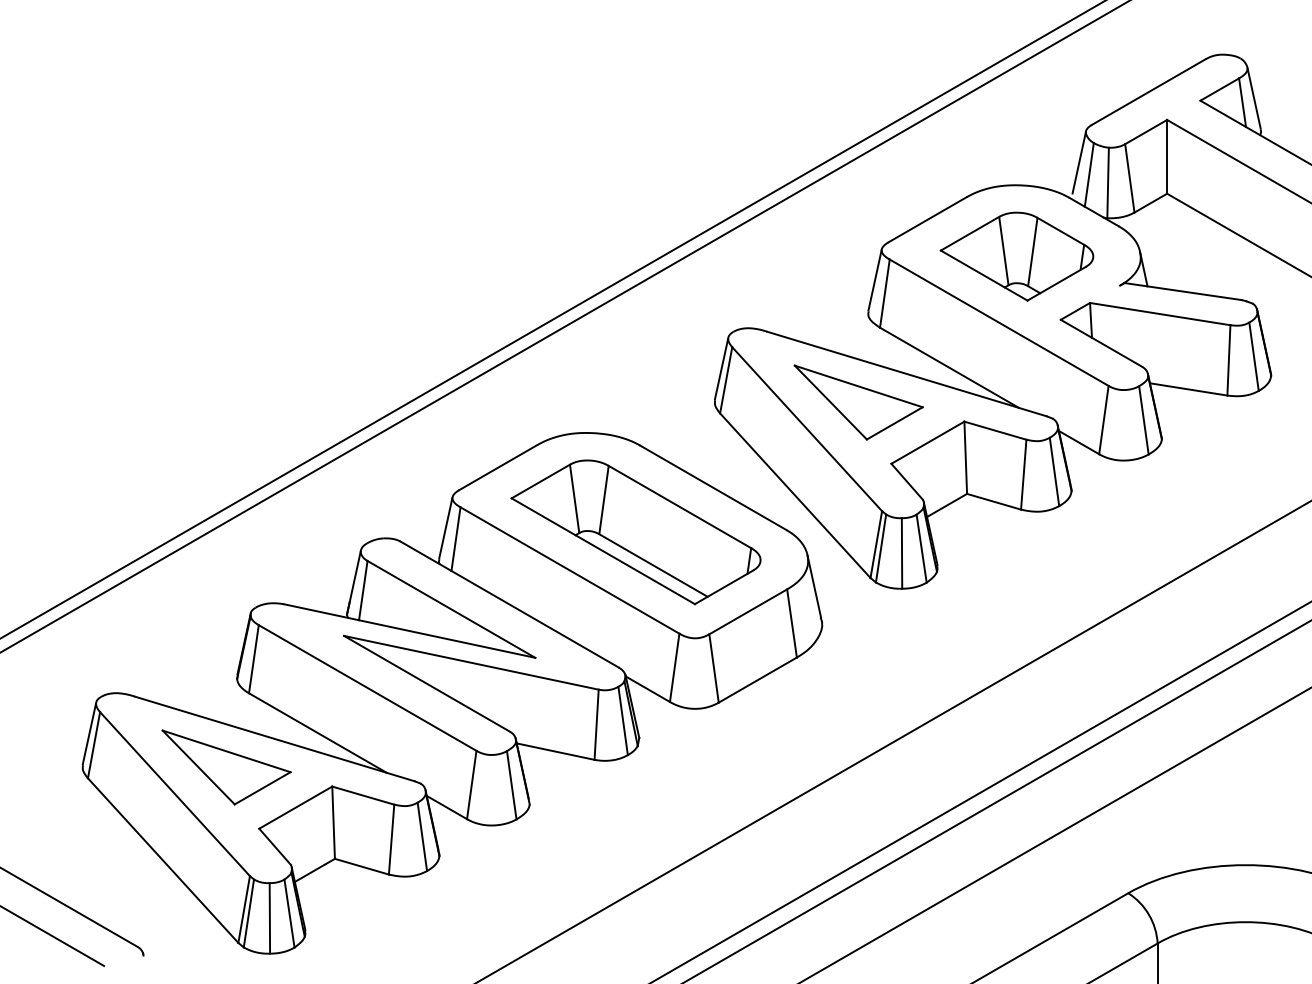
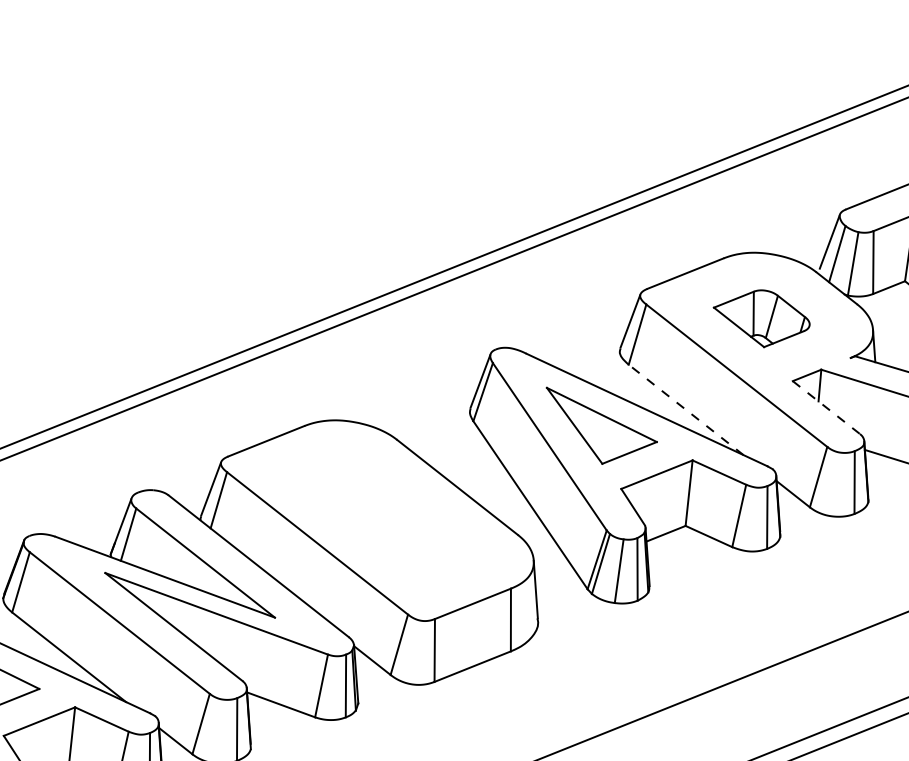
part: (1016, 256) -> (761, 318), size x0.7
line: (1101, 343) -> (826, 407), solid -> dashed
line: (949, 367) -> (686, 409), solid -> dashed
part: (635, 532) -> (381, 517), removed

